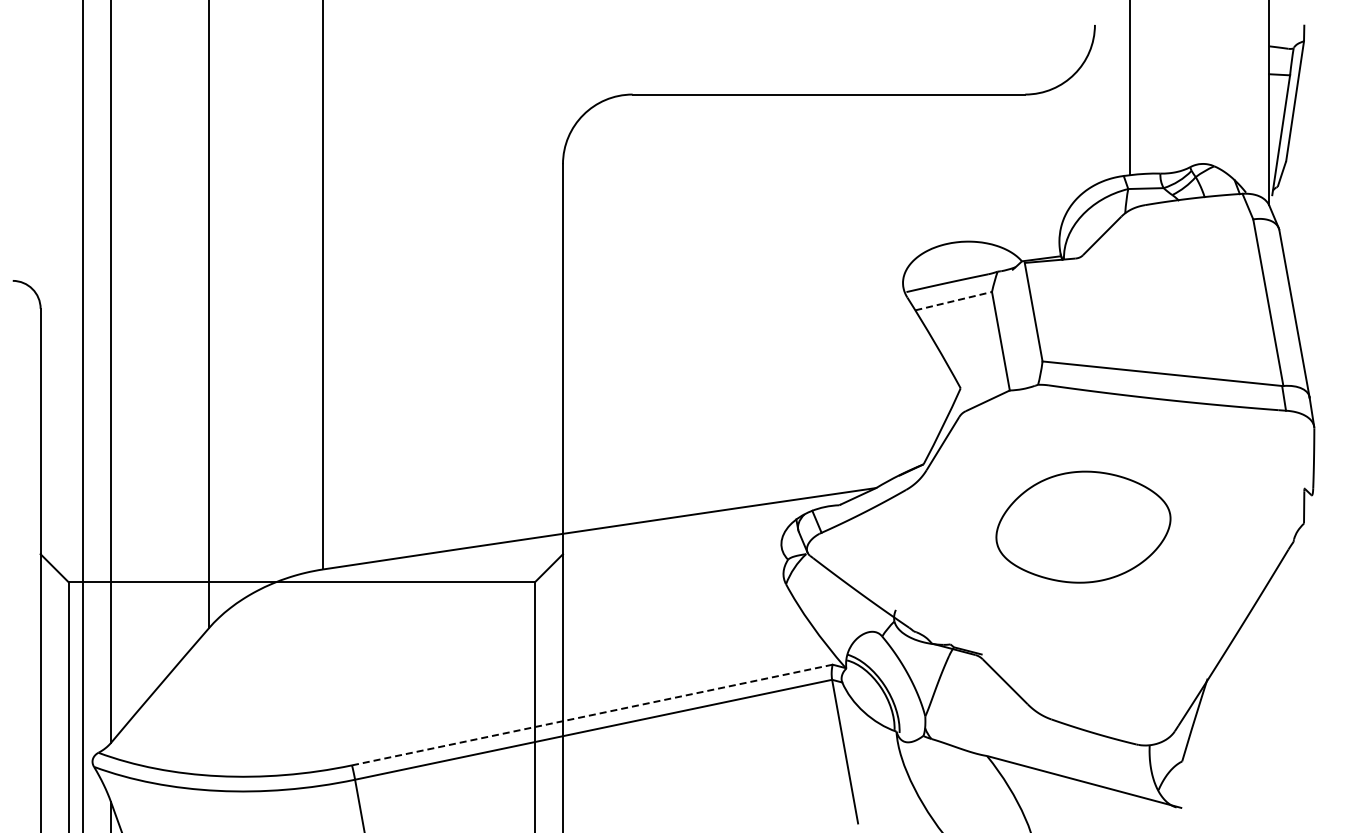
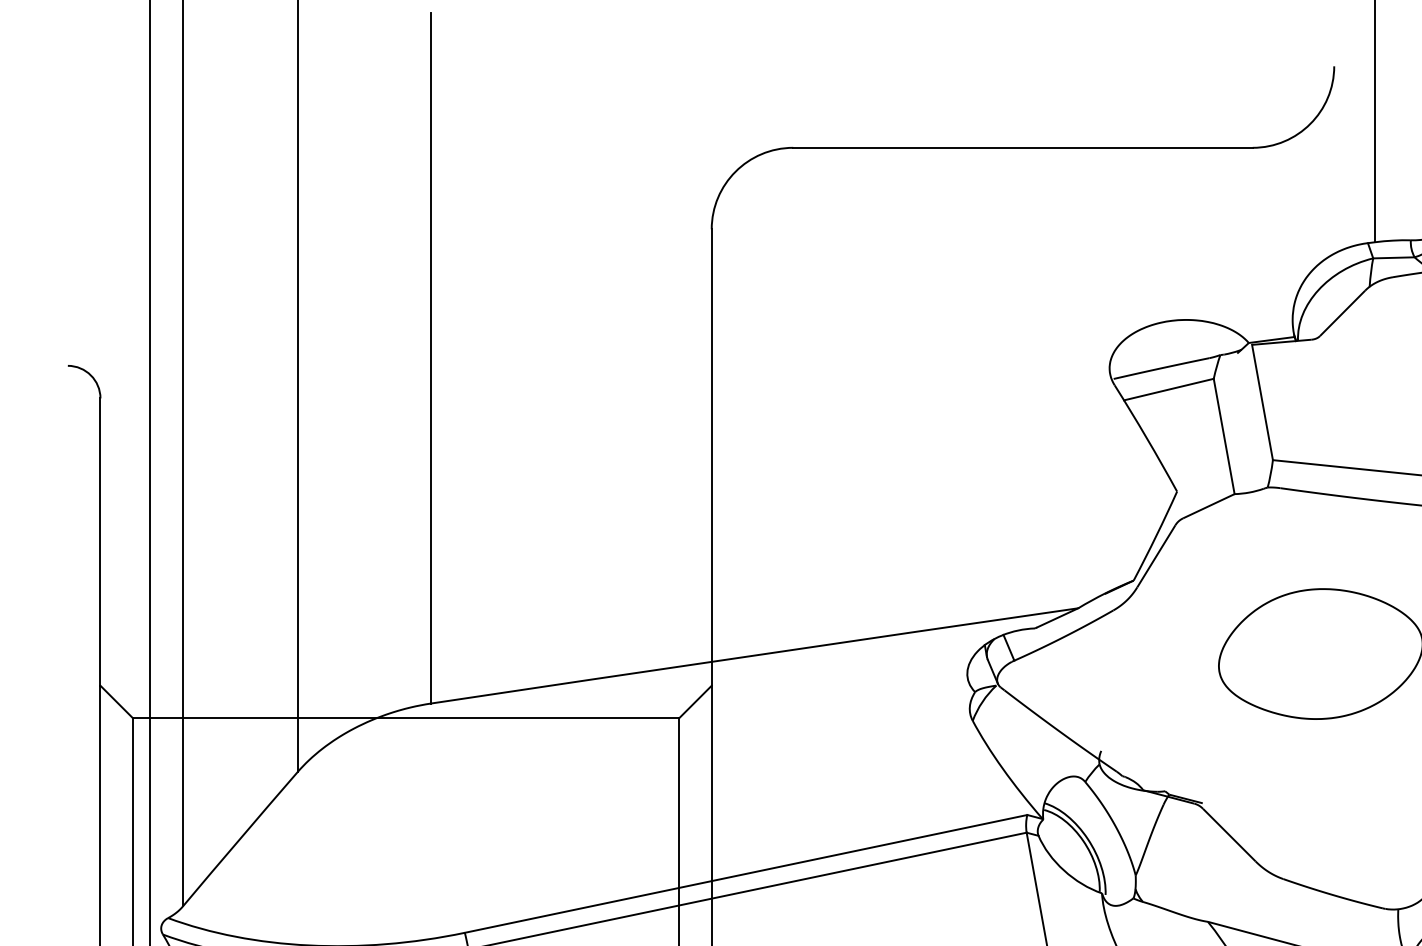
line: (954, 301) -> (1169, 389), dashed -> solid
line: (592, 715) -> (746, 874), dashed -> solid

